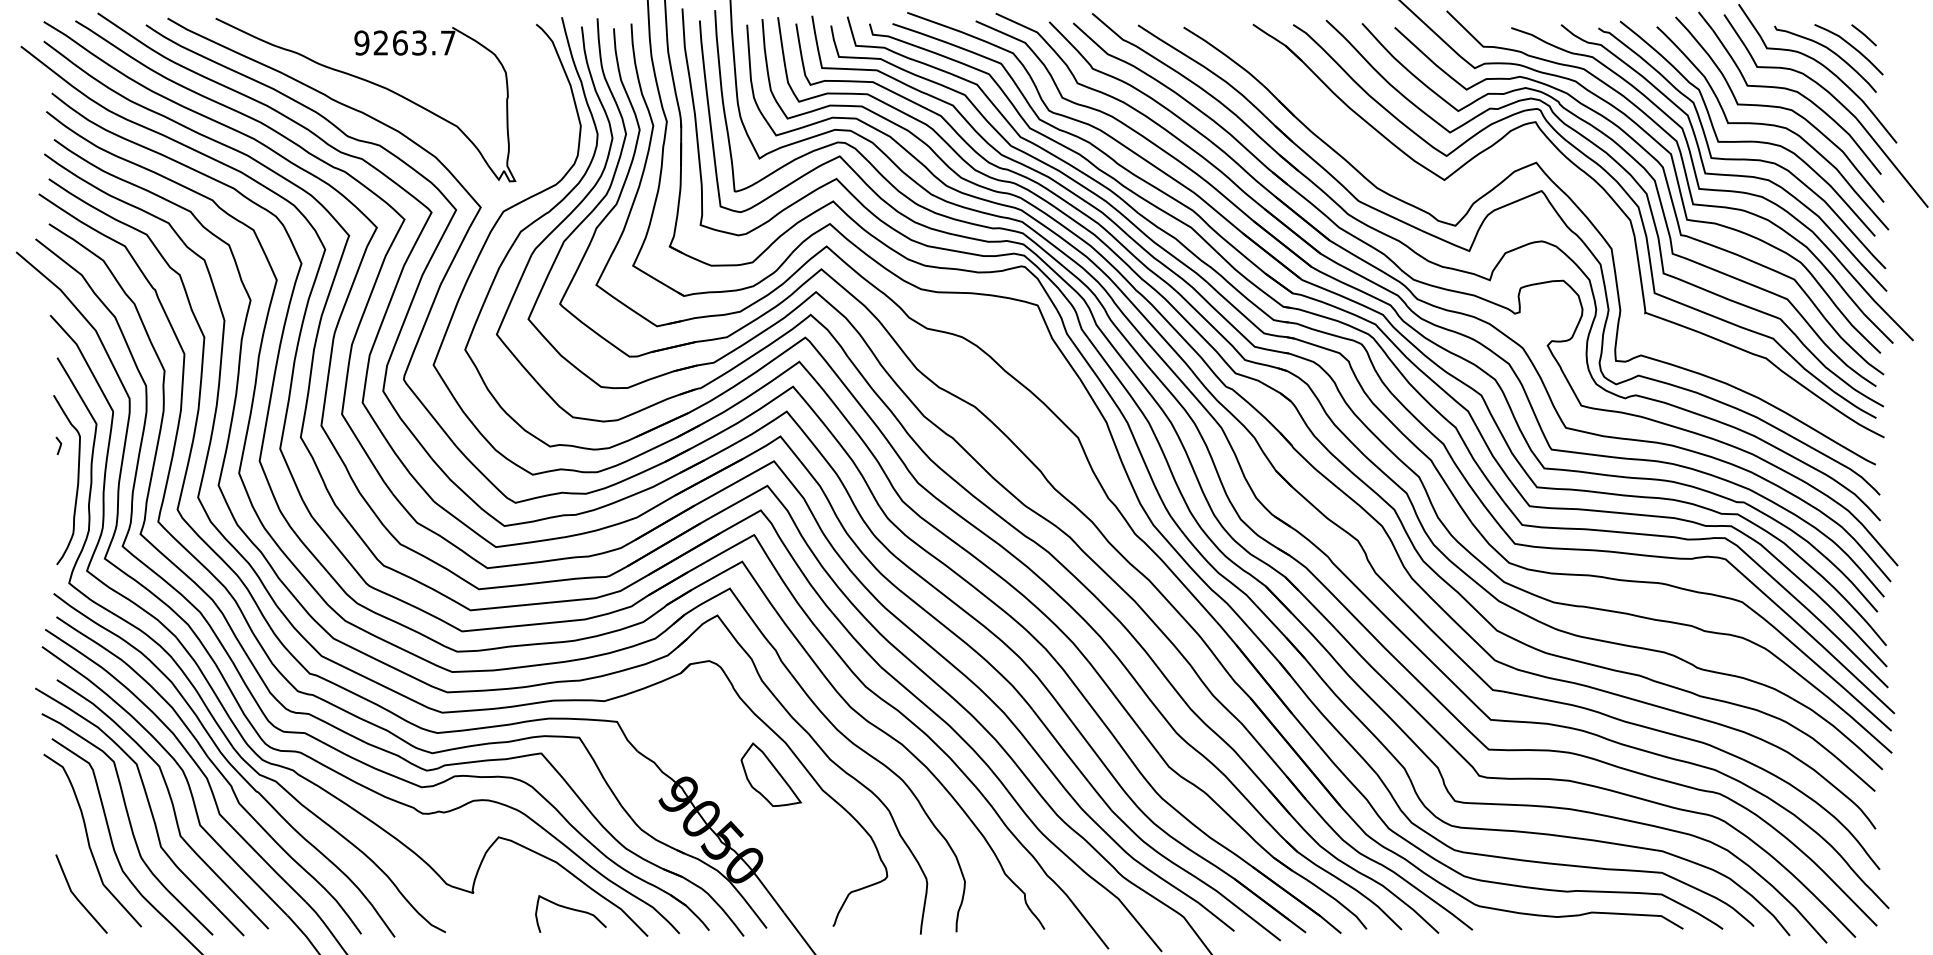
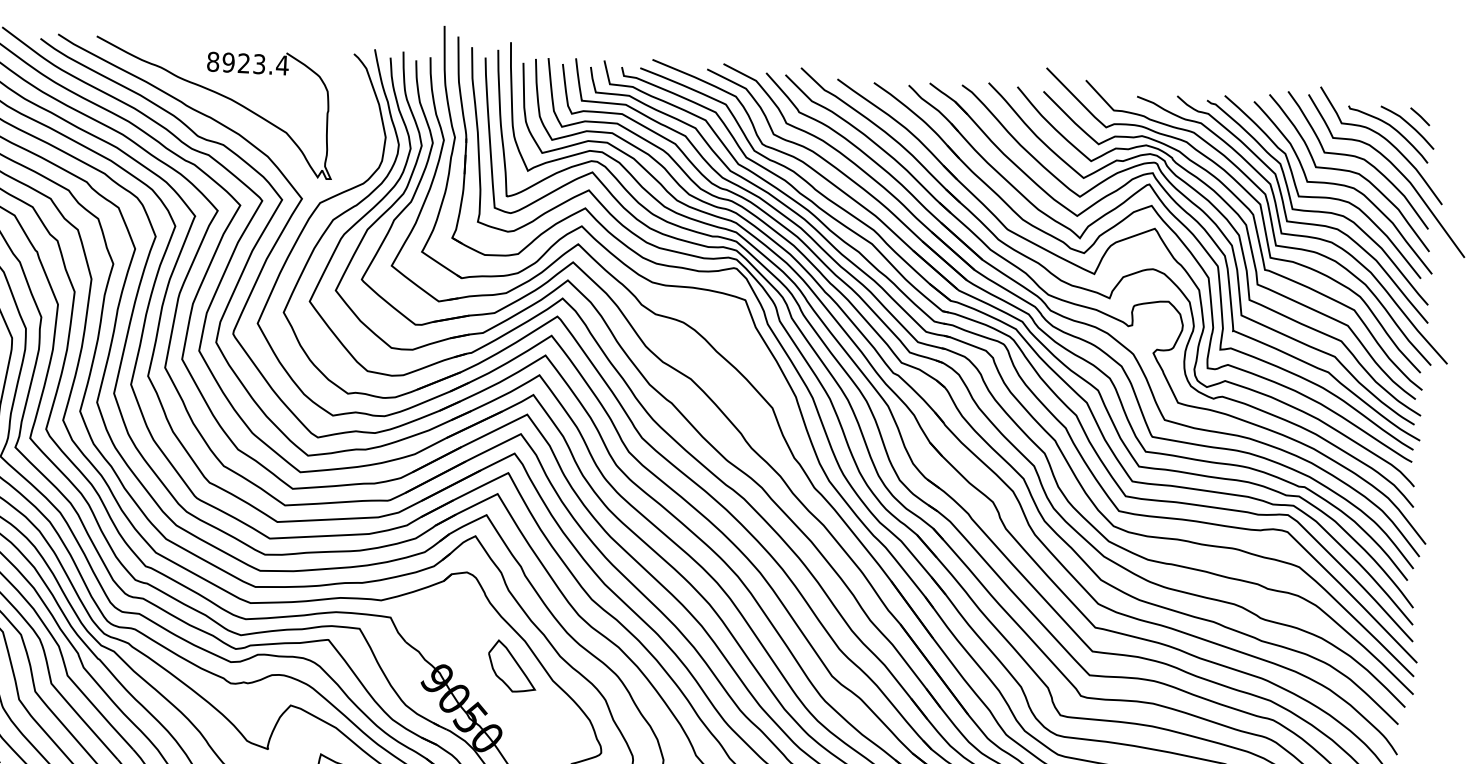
text: (405, 42) -> (248, 63), 9263.7 -> 8923.4
part: (1596, 205) -> (1198, 242), added

